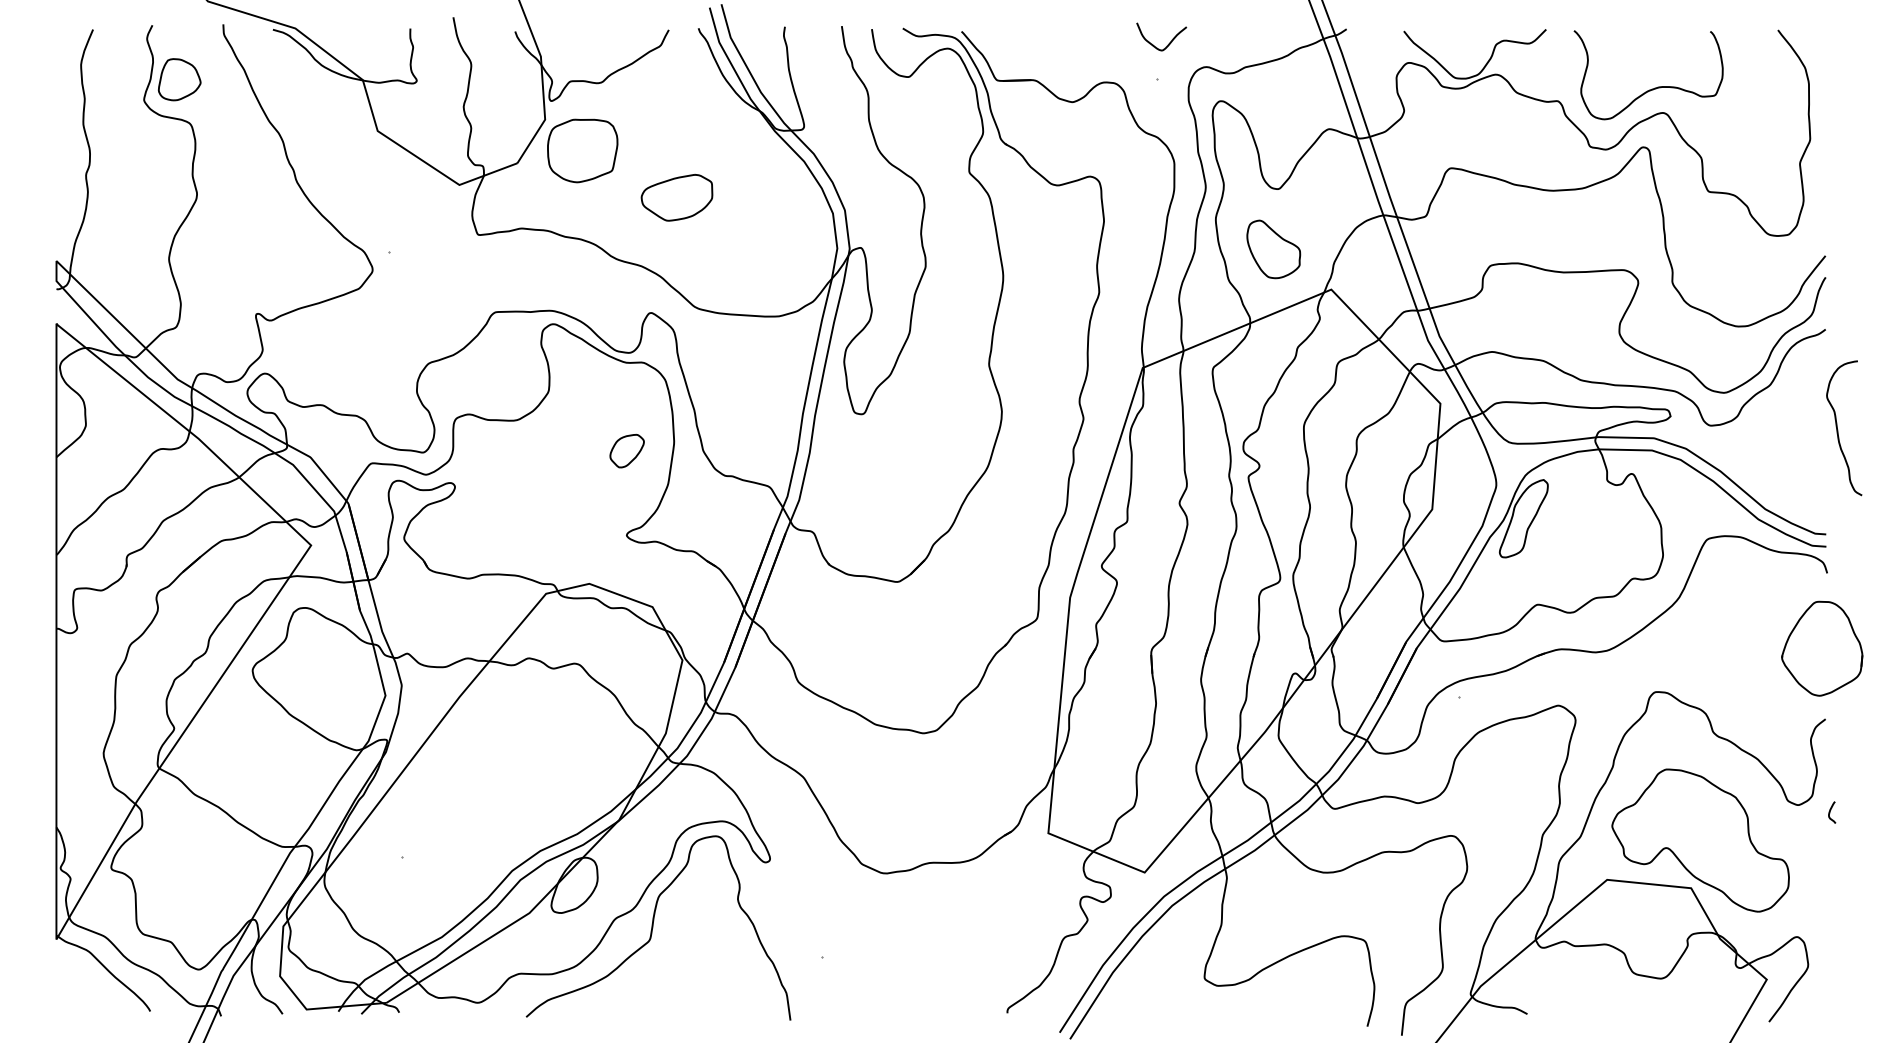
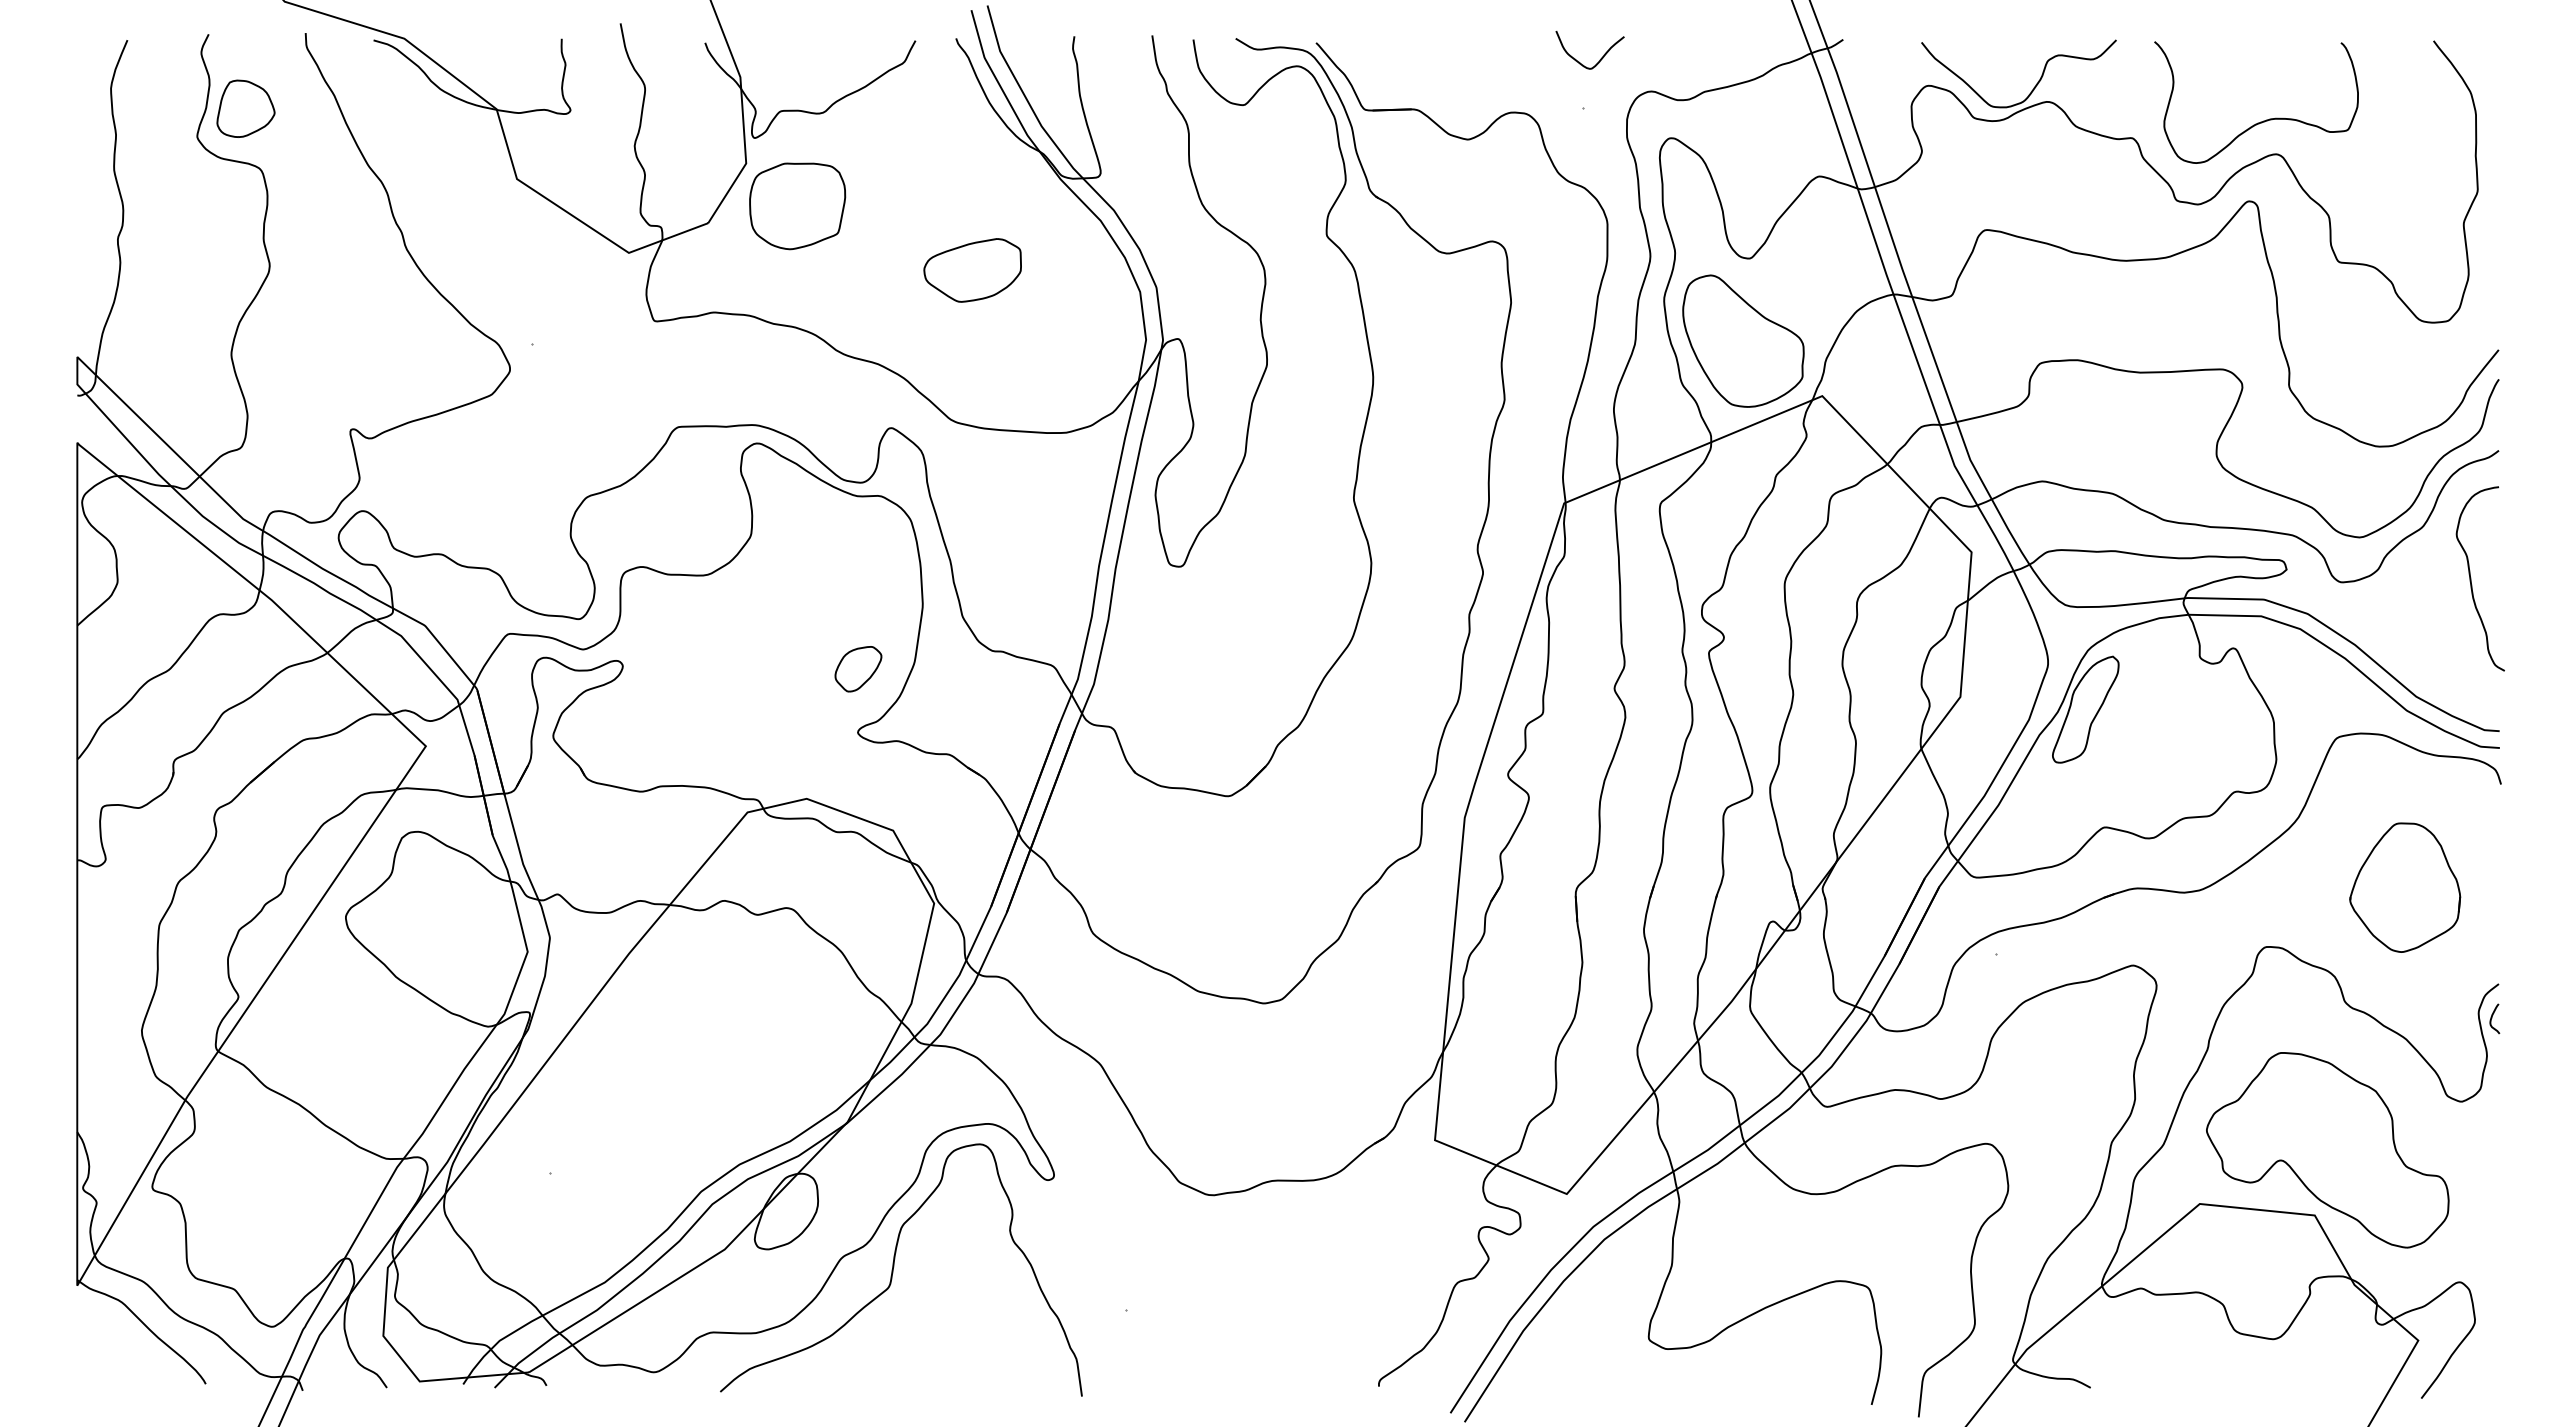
part: (676, 197) -> (972, 270), moved
part: (1273, 248) -> (1743, 340), size x1.67
curve: (1837, 427) -> (2471, 578), moved
part: (627, 451) -> (858, 669), moved
part: (1822, 648) -> (2405, 887), moved
curve: (1830, 812) -> (2492, 1018), moved

